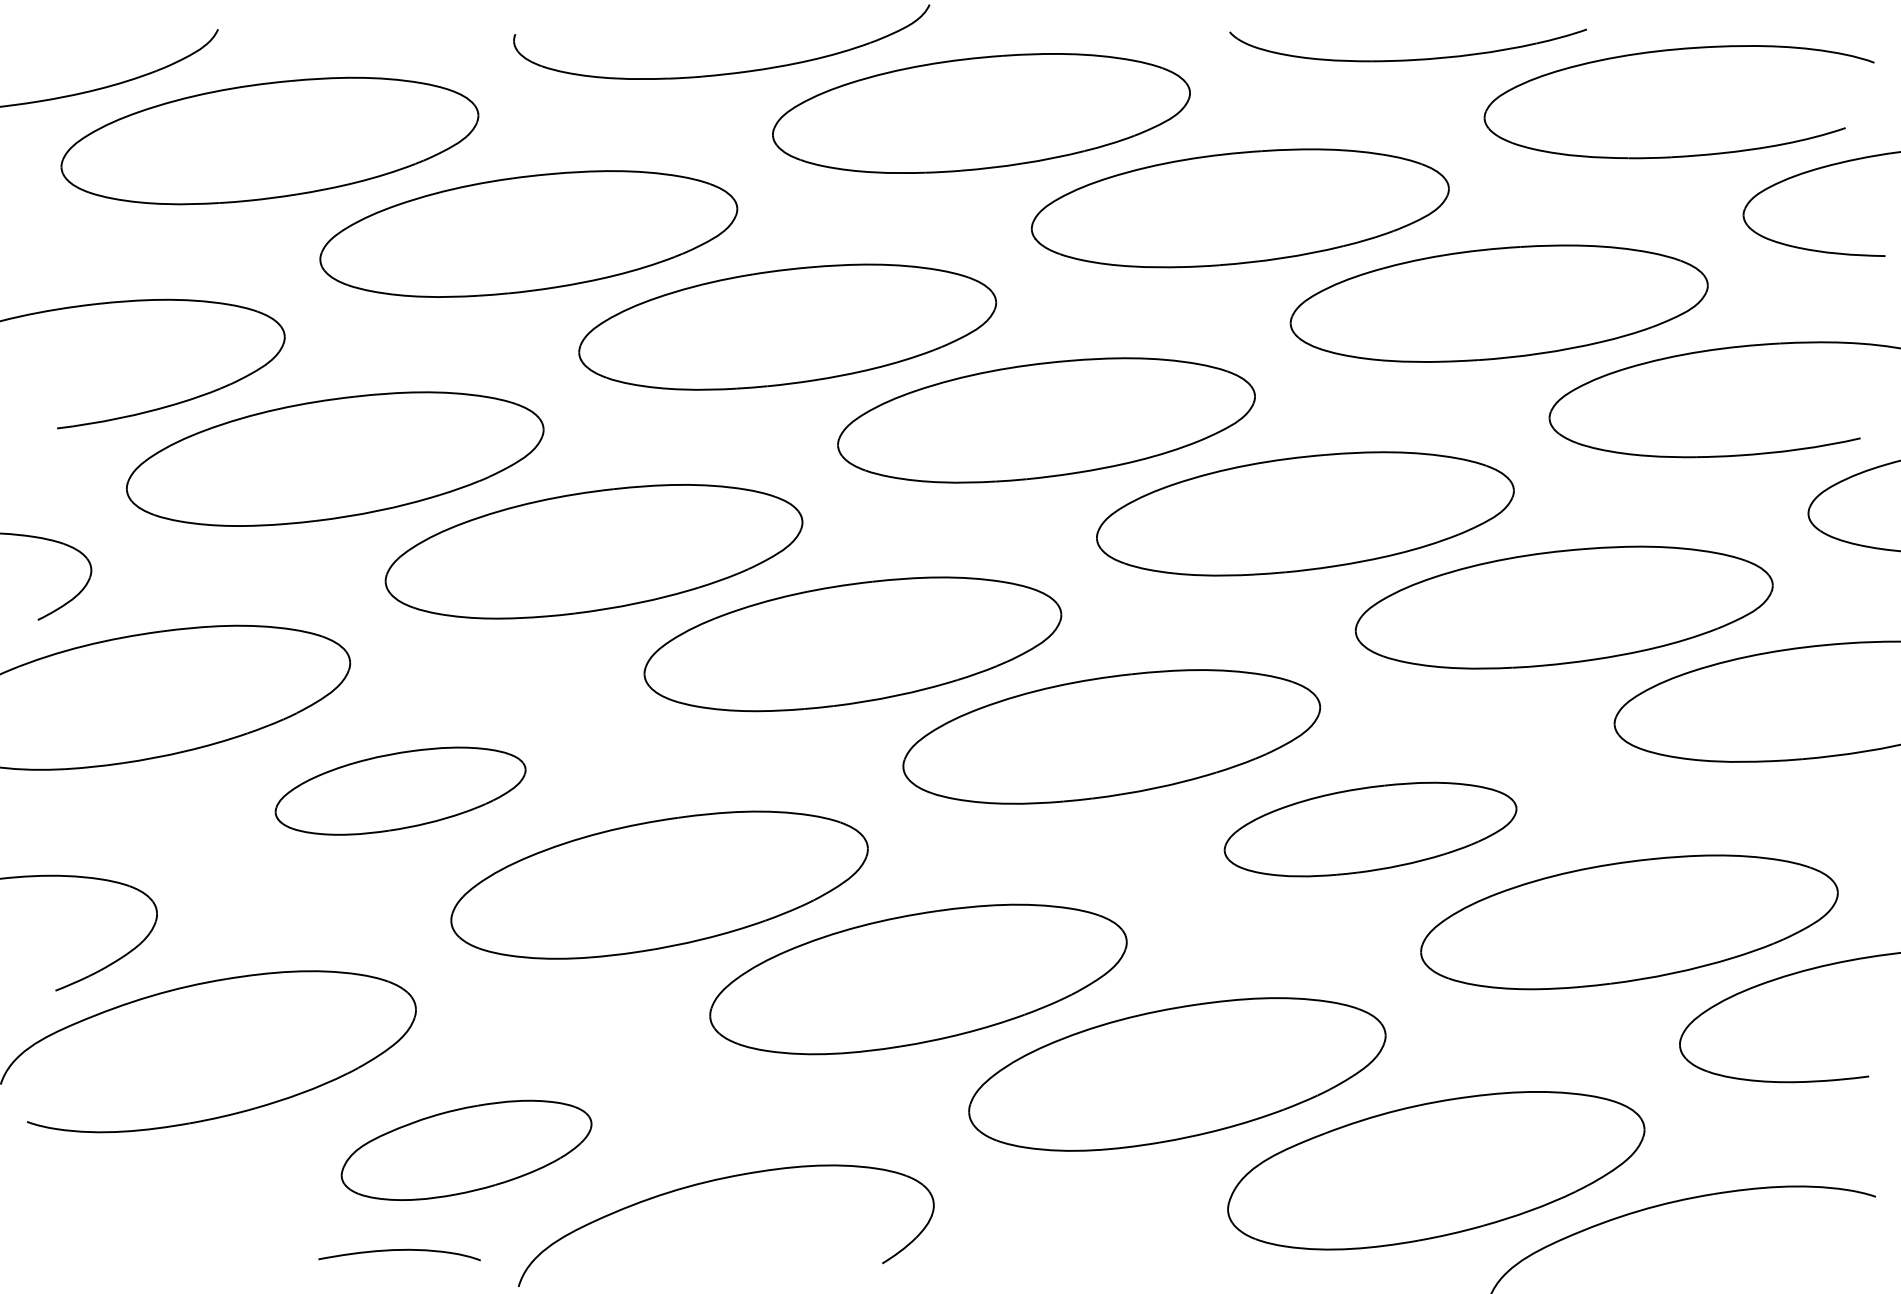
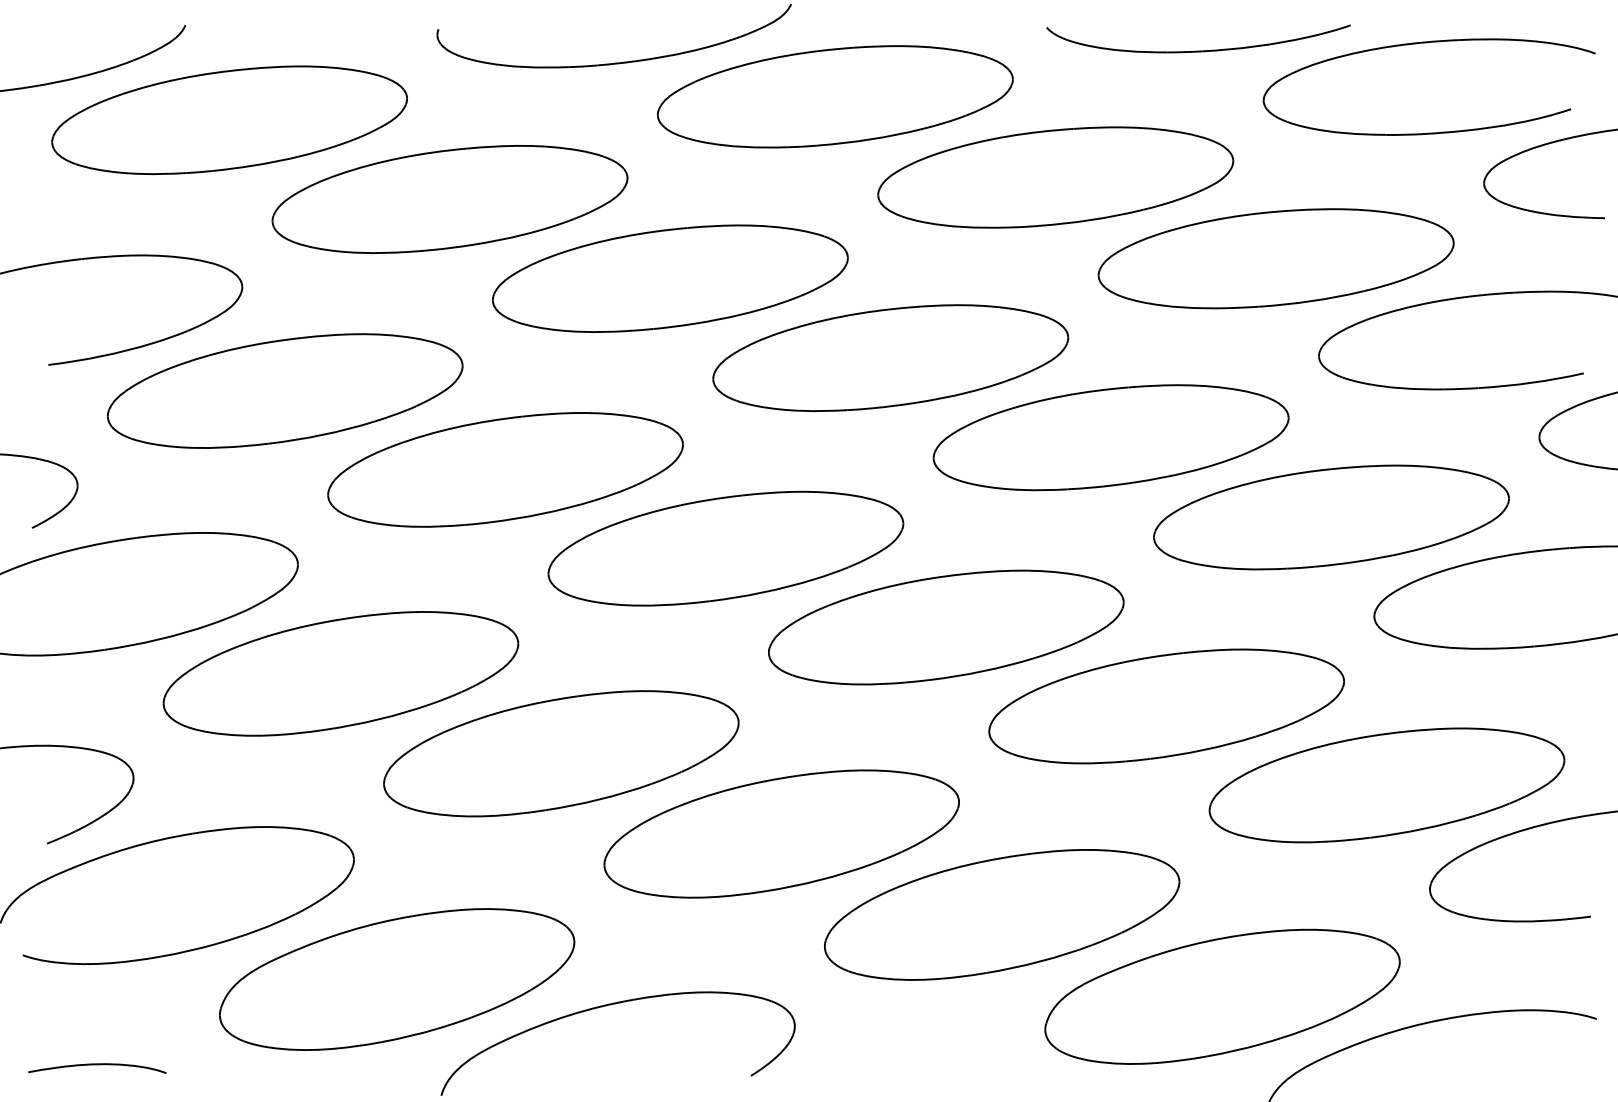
part: (400, 790) -> (340, 673), size x1.67
part: (1370, 829) -> (1166, 706), size x1.43
part: (466, 1150) -> (396, 979), size x1.67
curve: (399, 1250) -> (97, 1064), moved

